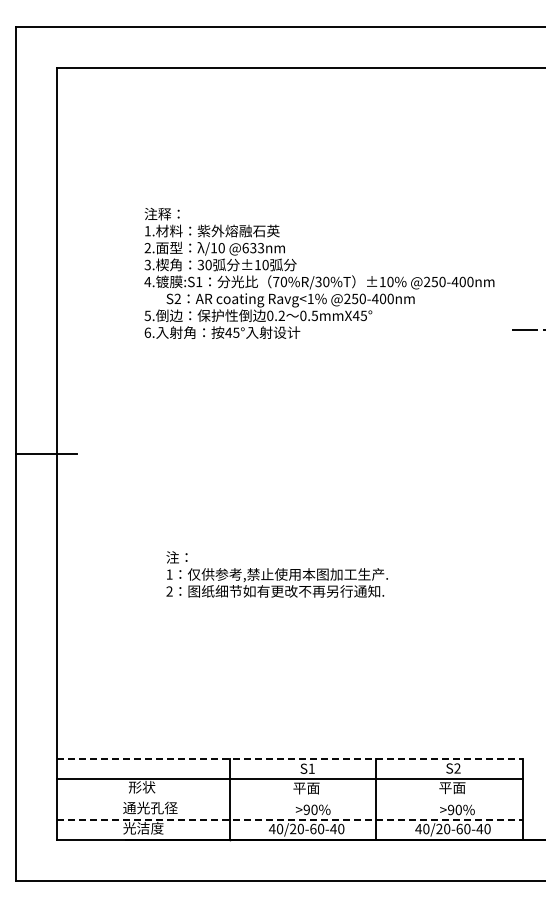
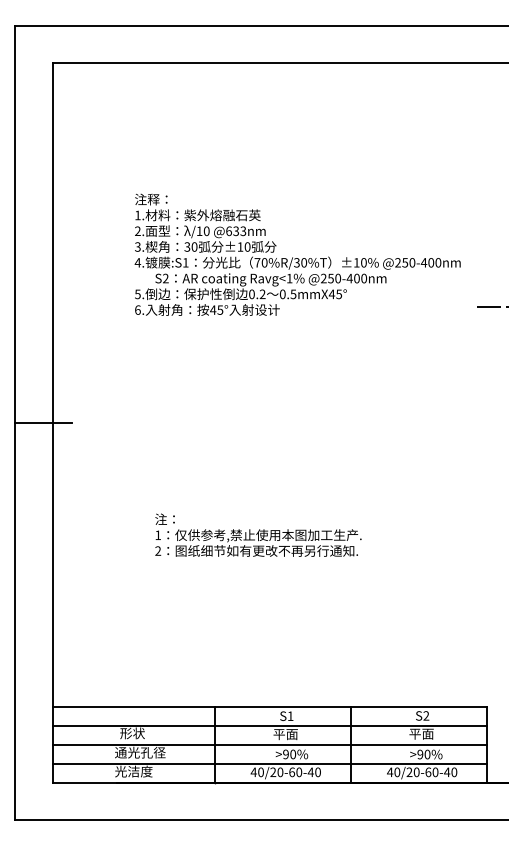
line: (289, 758) -> (269, 706), dashed -> solid
line: (289, 799) -> (269, 744), added
line: (289, 819) -> (269, 763), dashed -> solid

